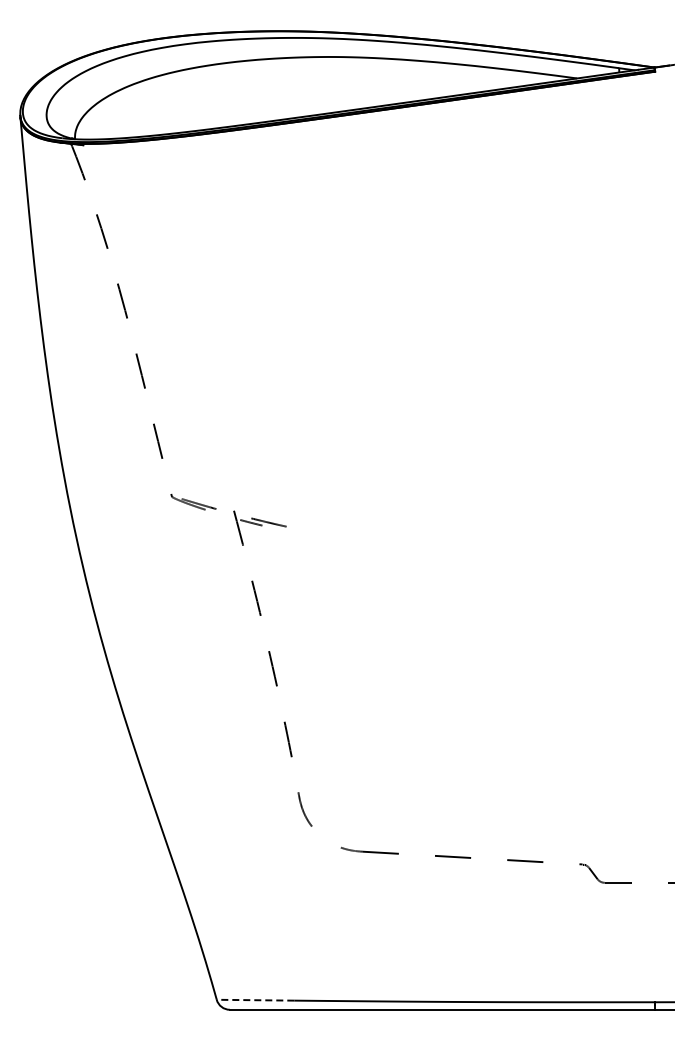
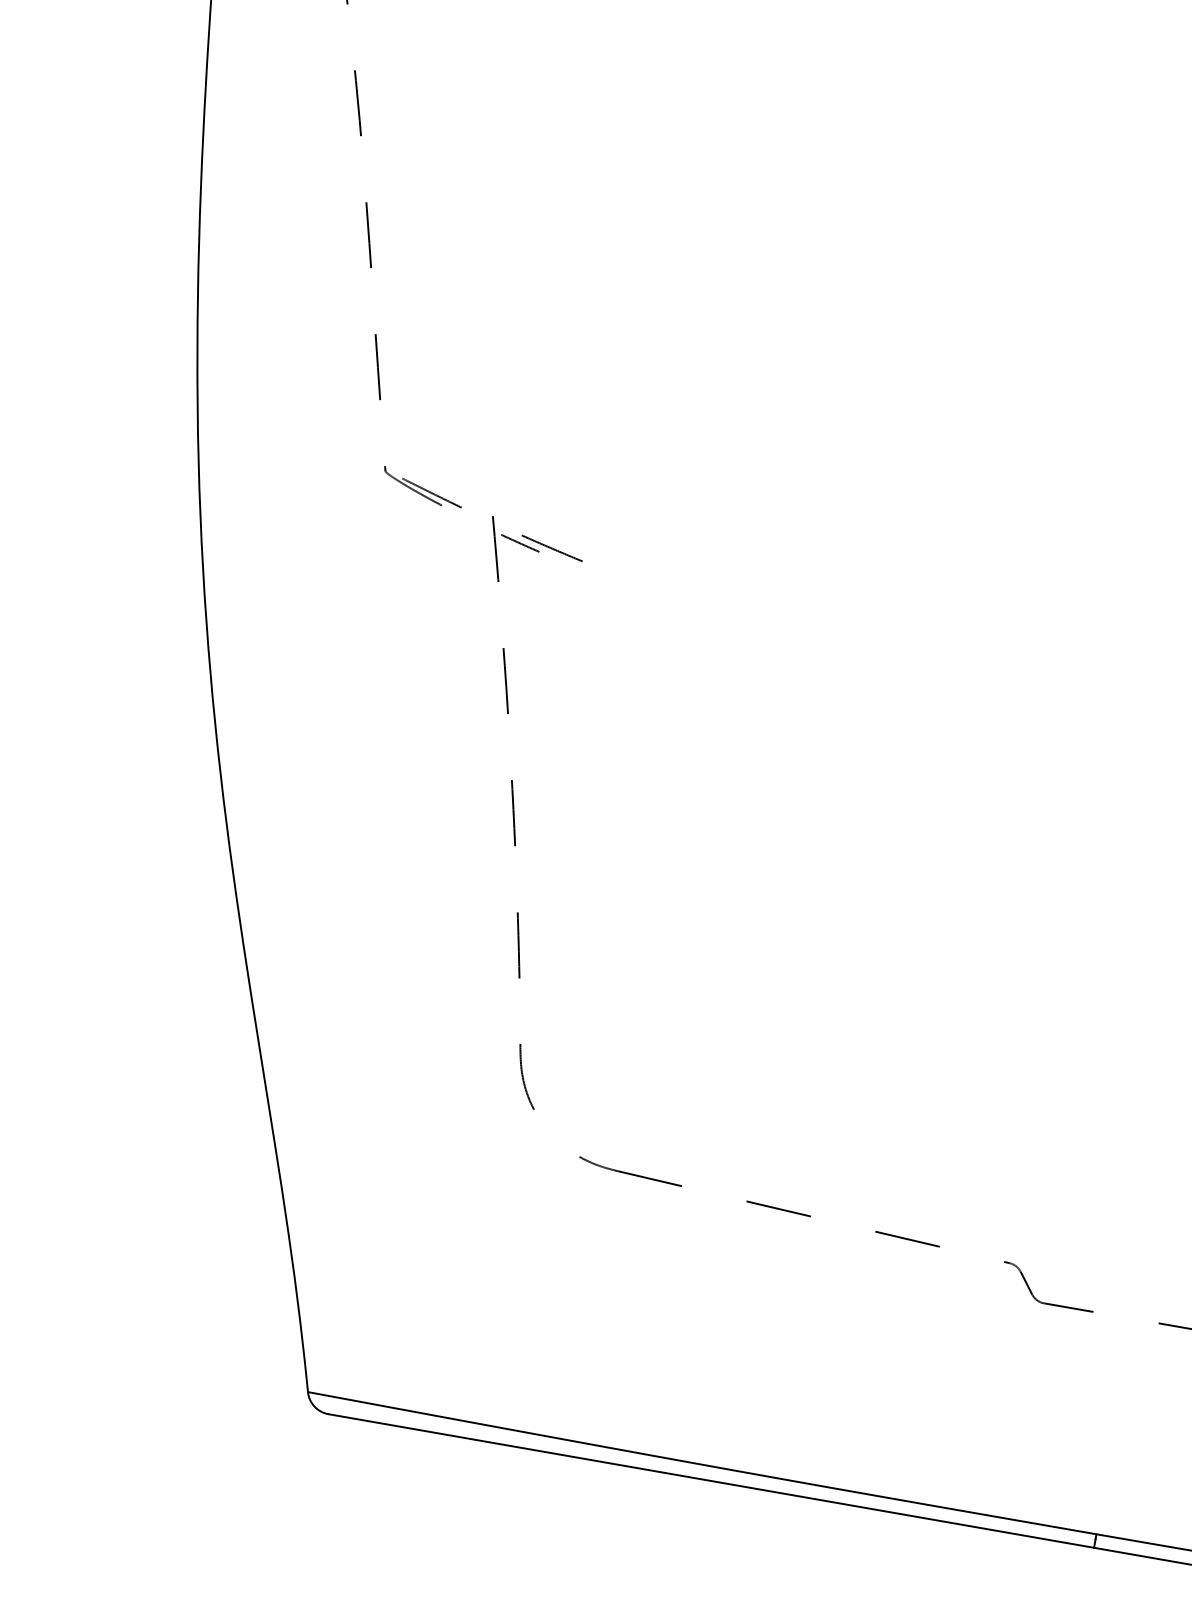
line: (255, 1000) -> (377, 1405), dashed -> solid

